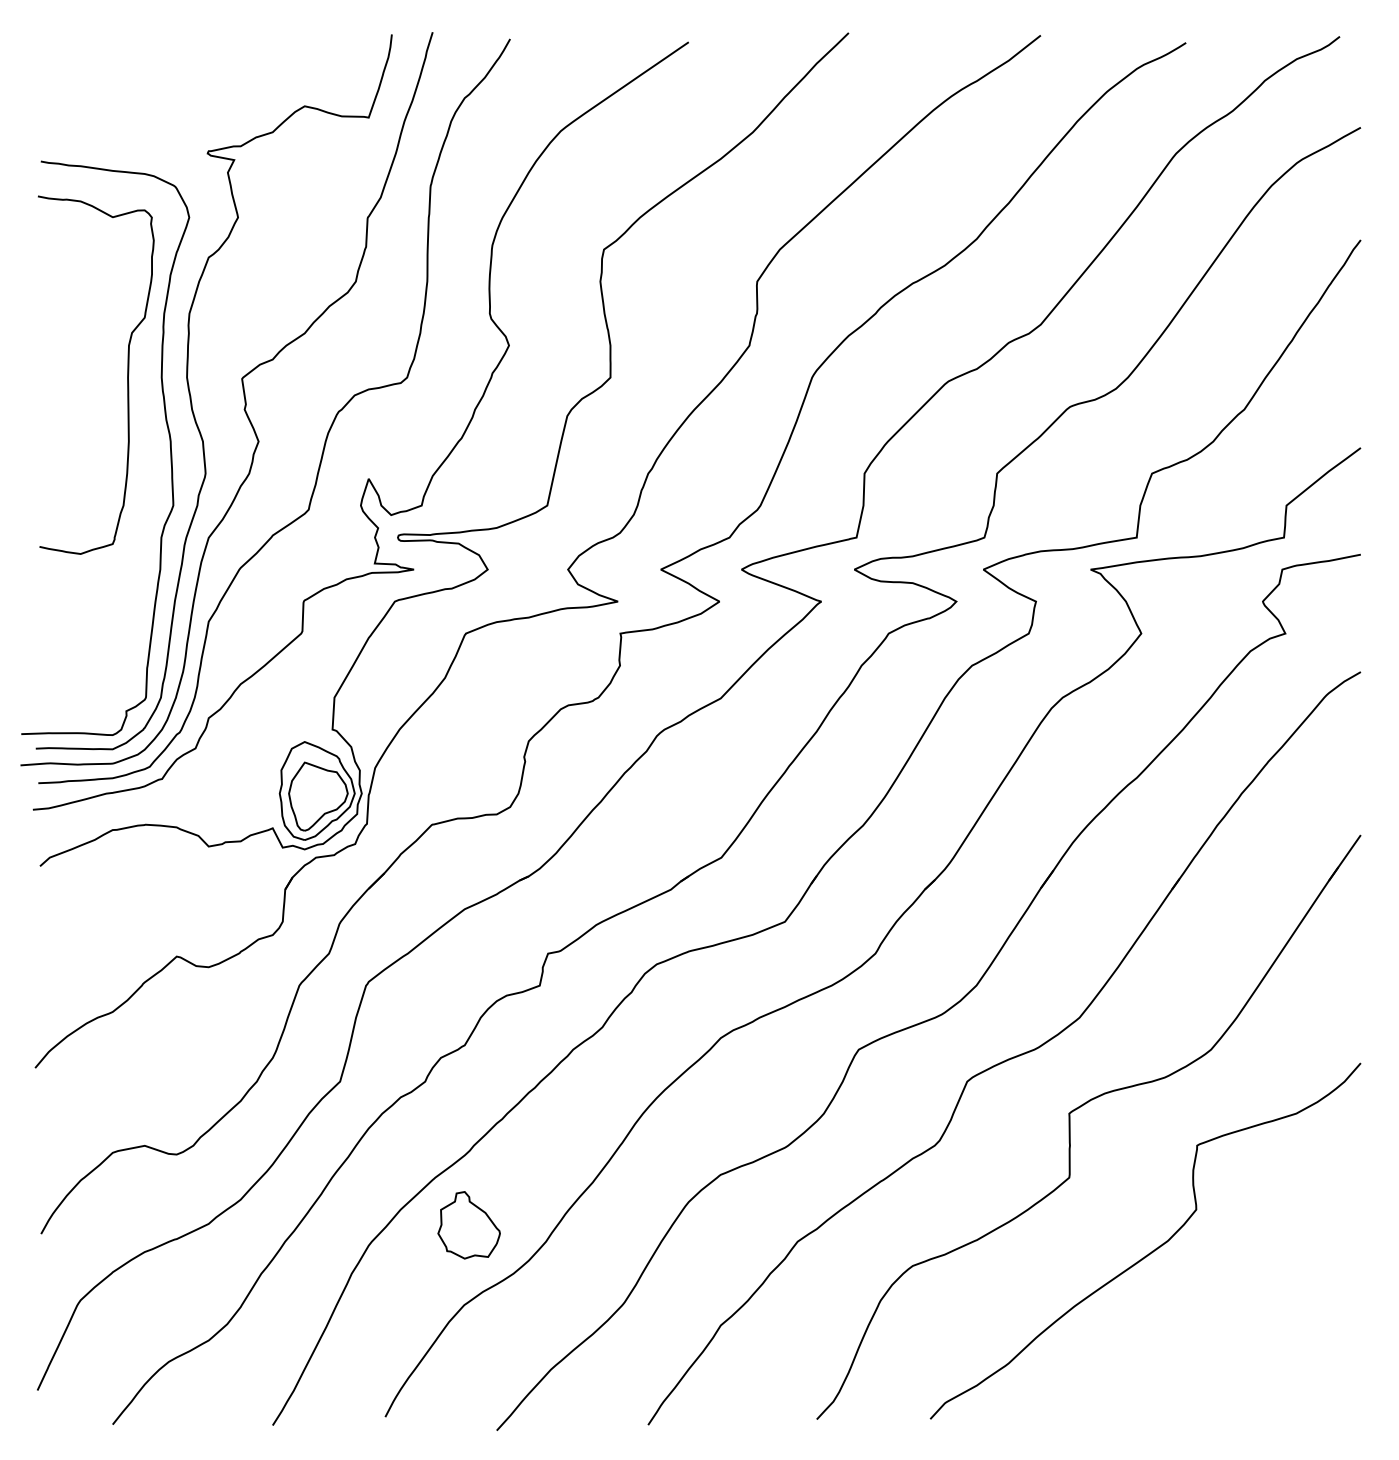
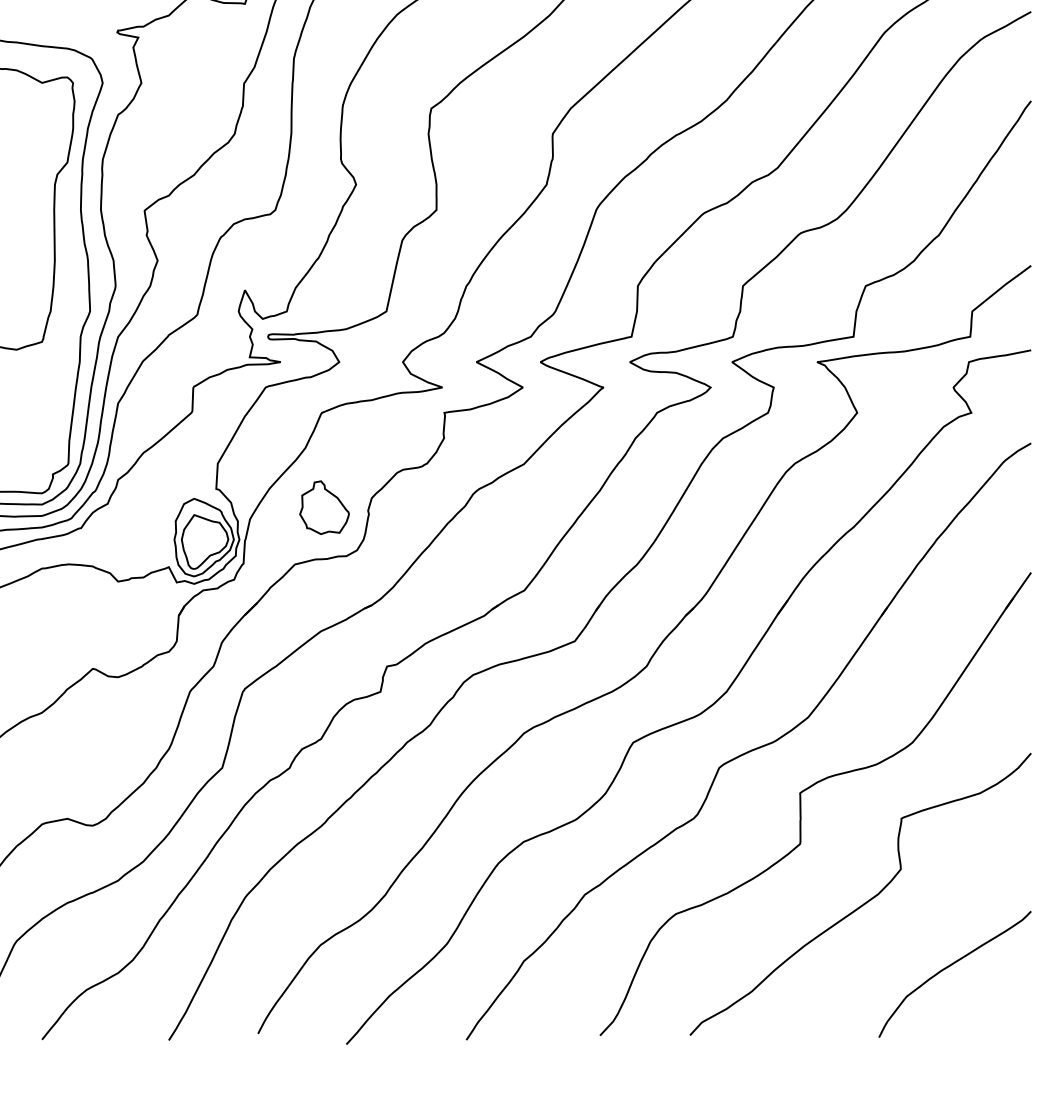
part: (468, 1225) -> (324, 507), moved
curve: (1258, 1332) -> (950, 966), added

